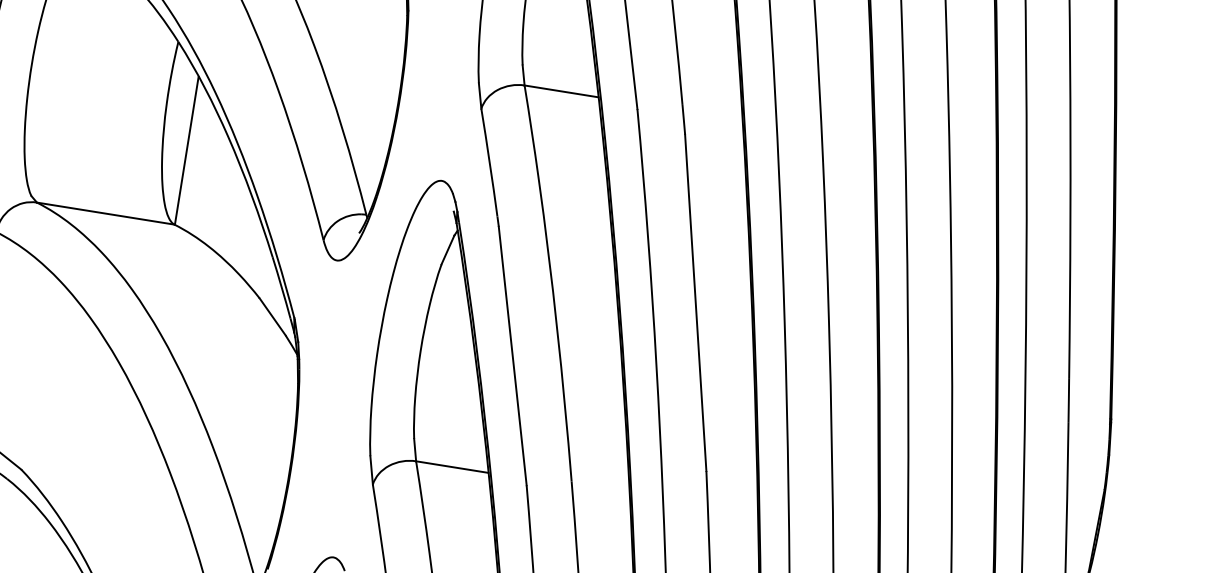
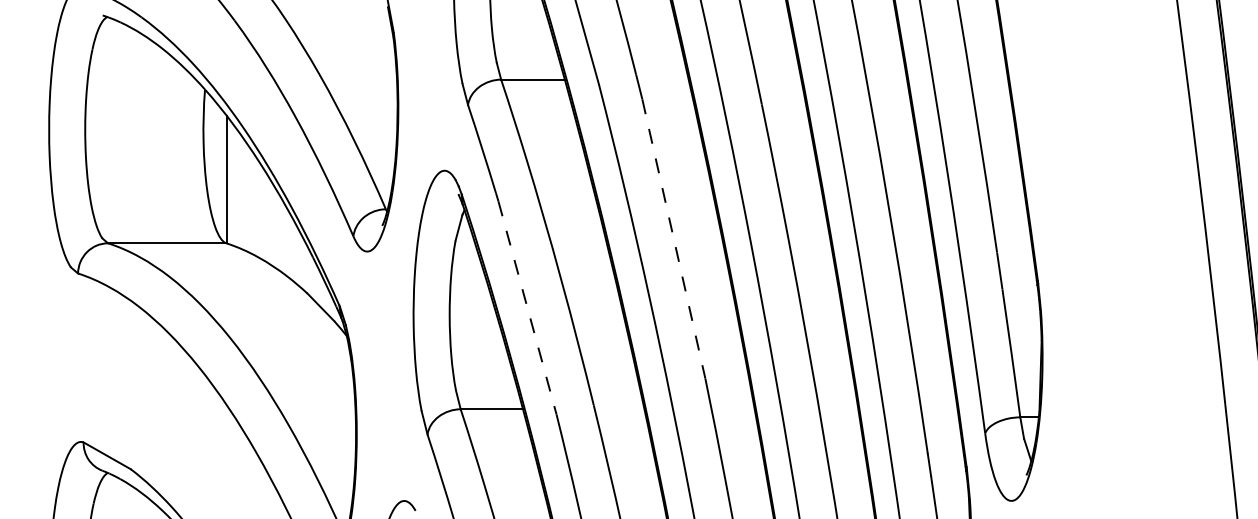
line: (695, 303) -> (673, 239), solid -> dashed
line: (512, 356) -> (527, 308), solid -> dashed

